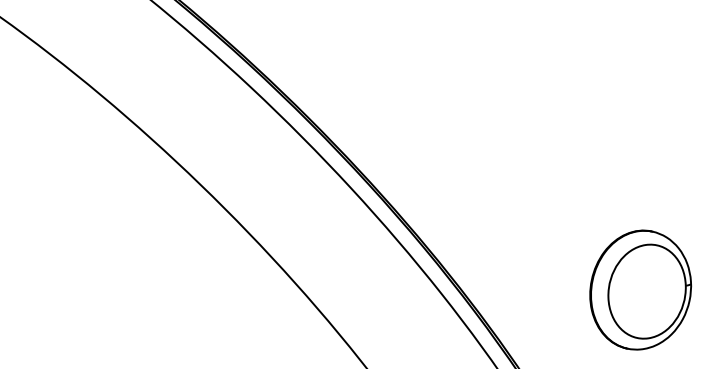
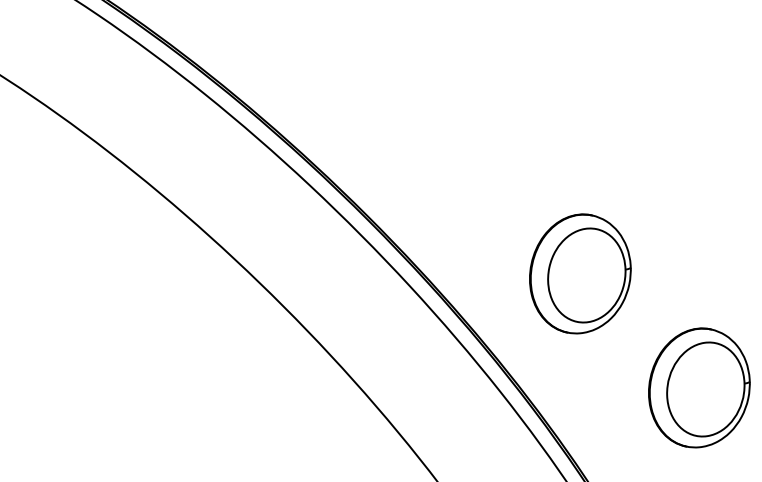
part: (521, 175) -> (580, 273), added

